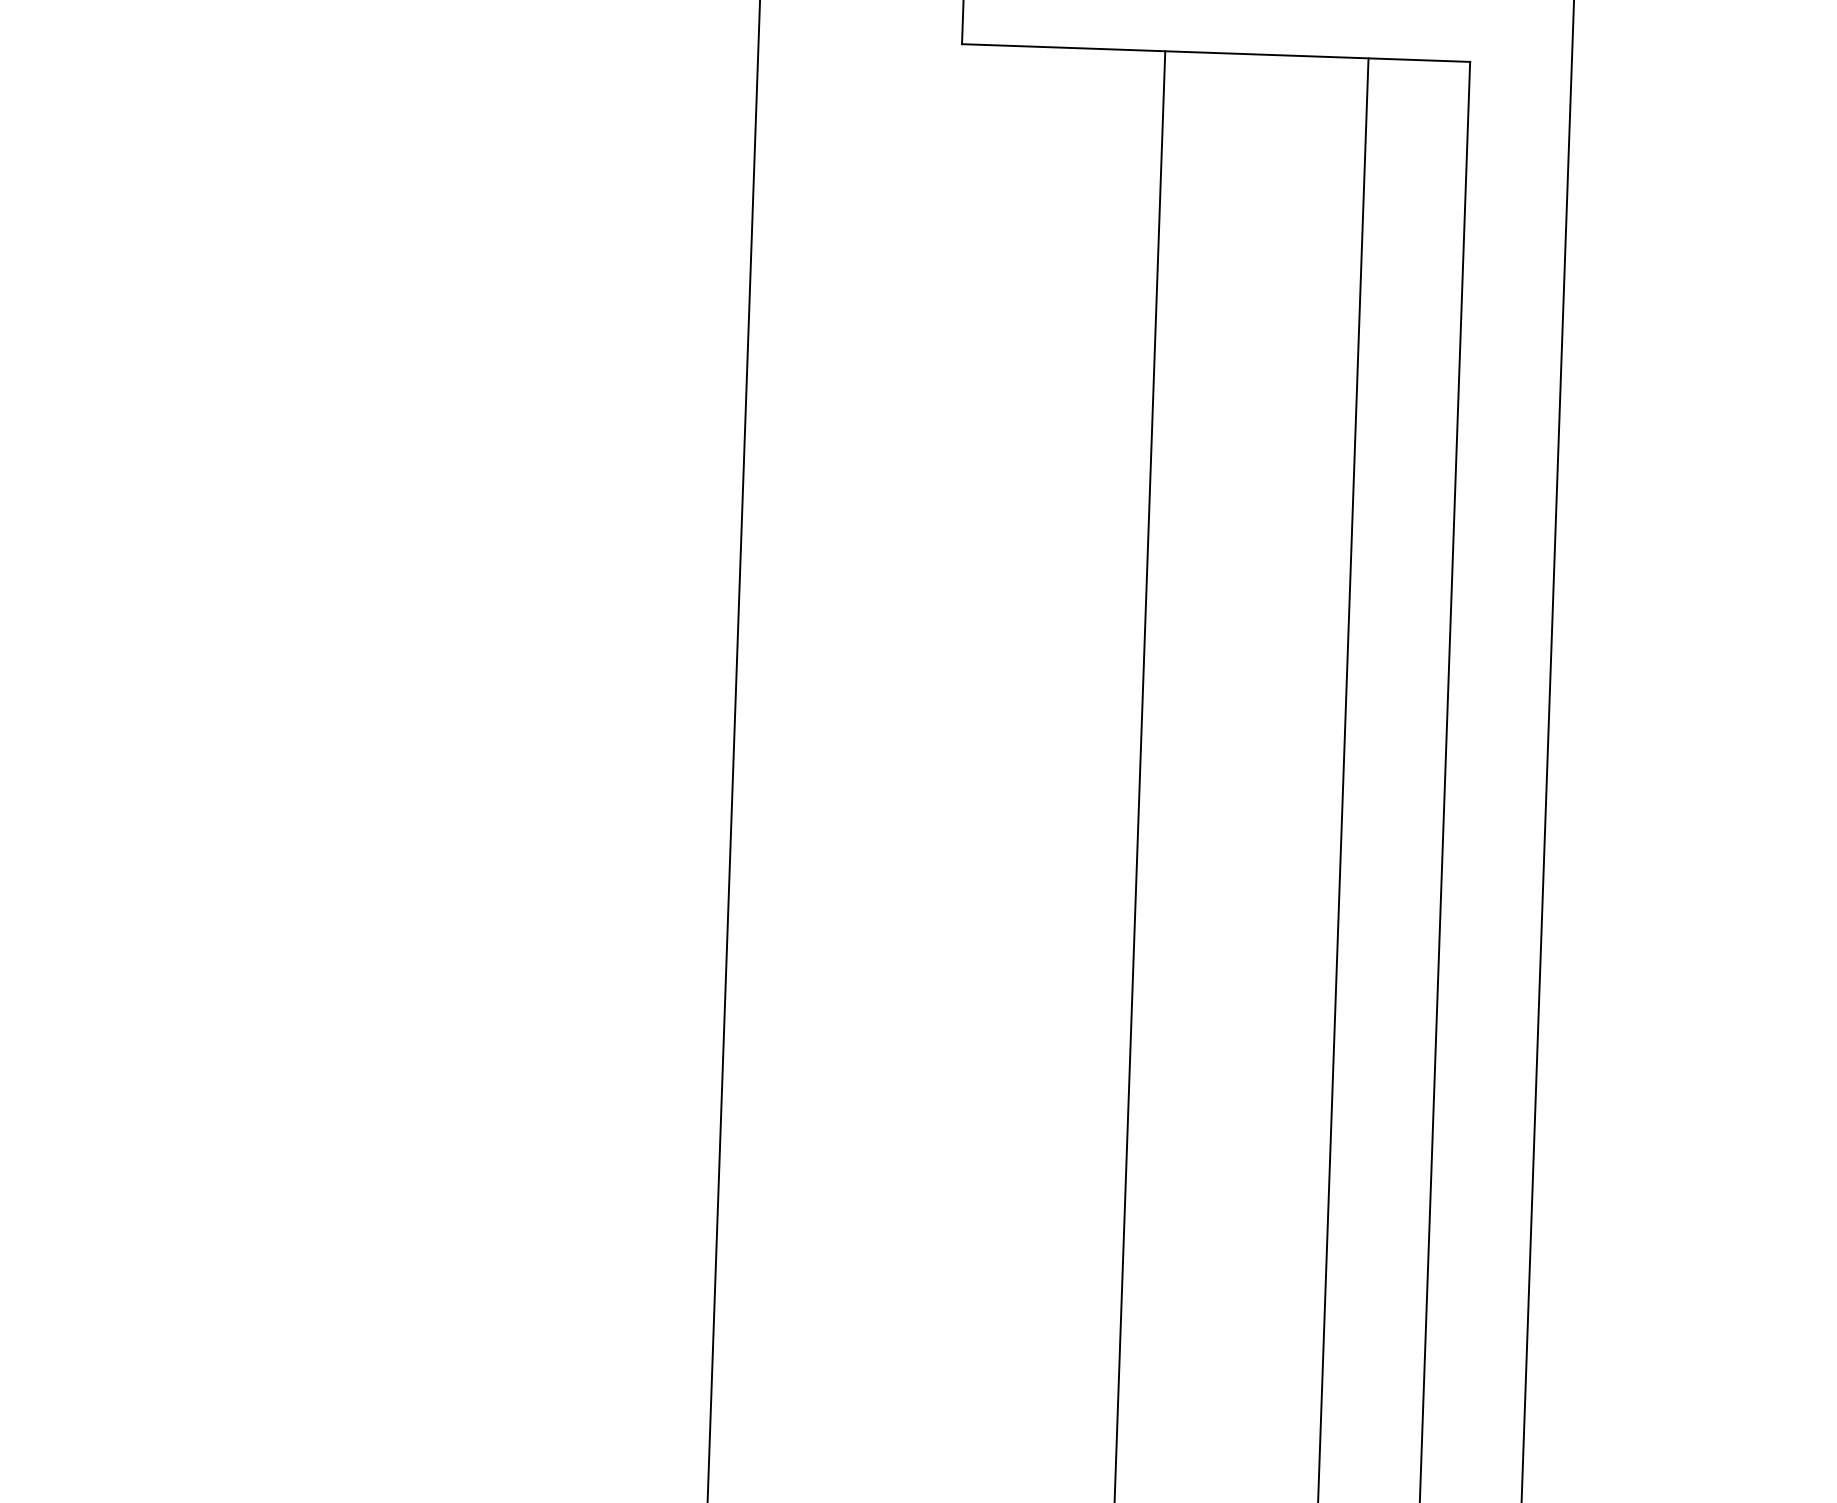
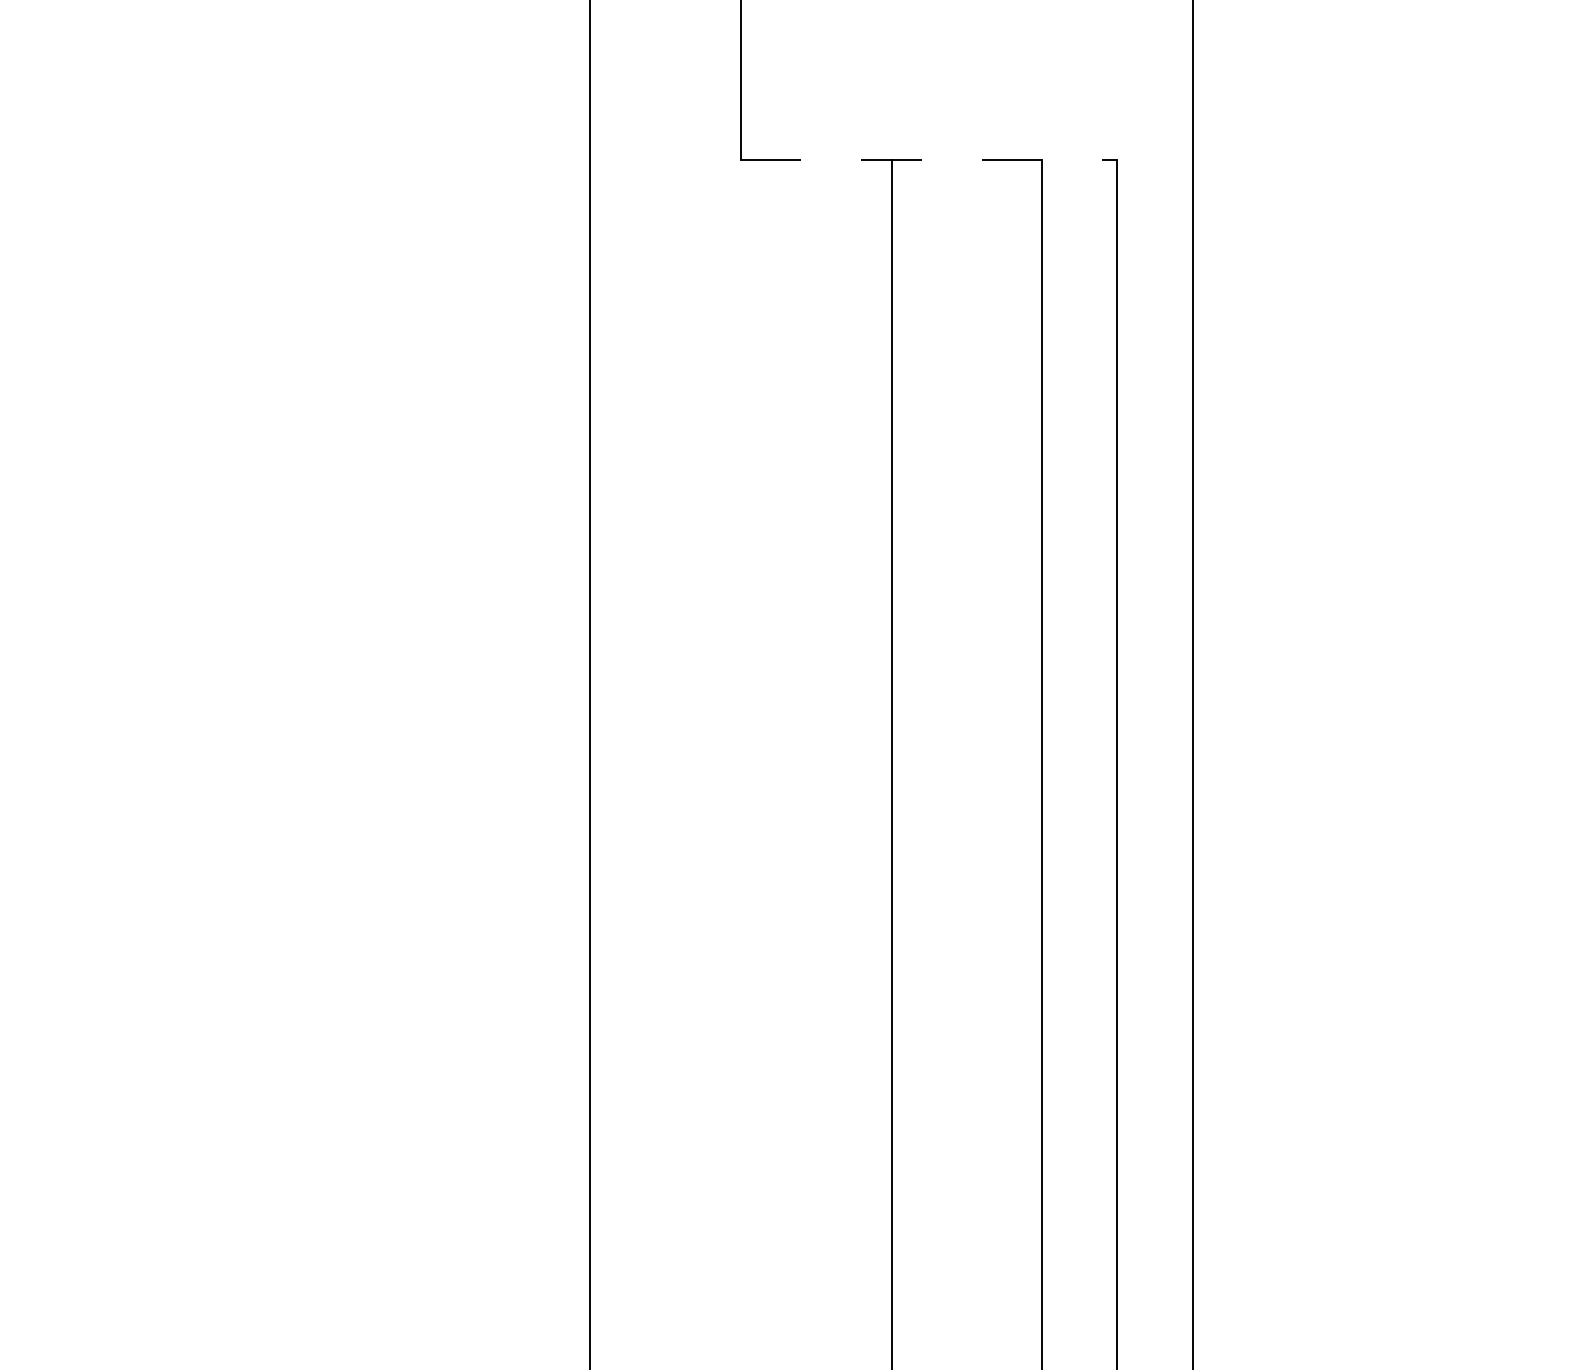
line: (1216, 53) -> (929, 160), solid -> dashed

